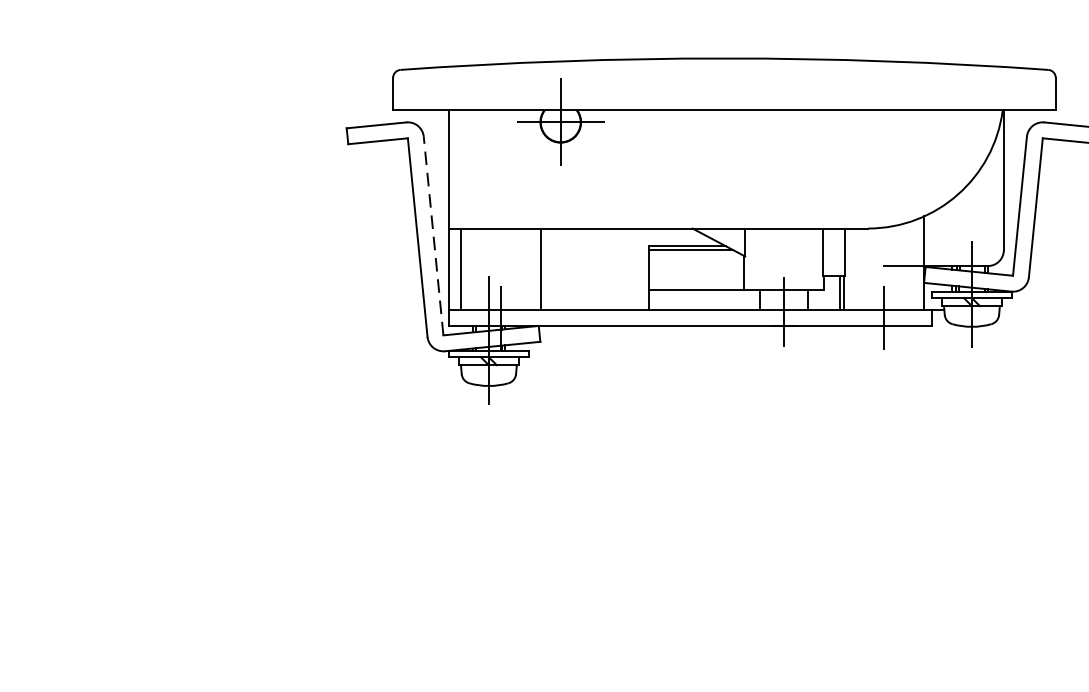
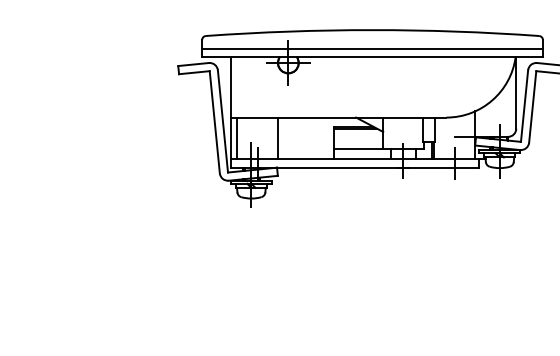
line: (724, 94) -> (372, 48), added
line: (432, 234) -> (222, 120), dashed -> solid

